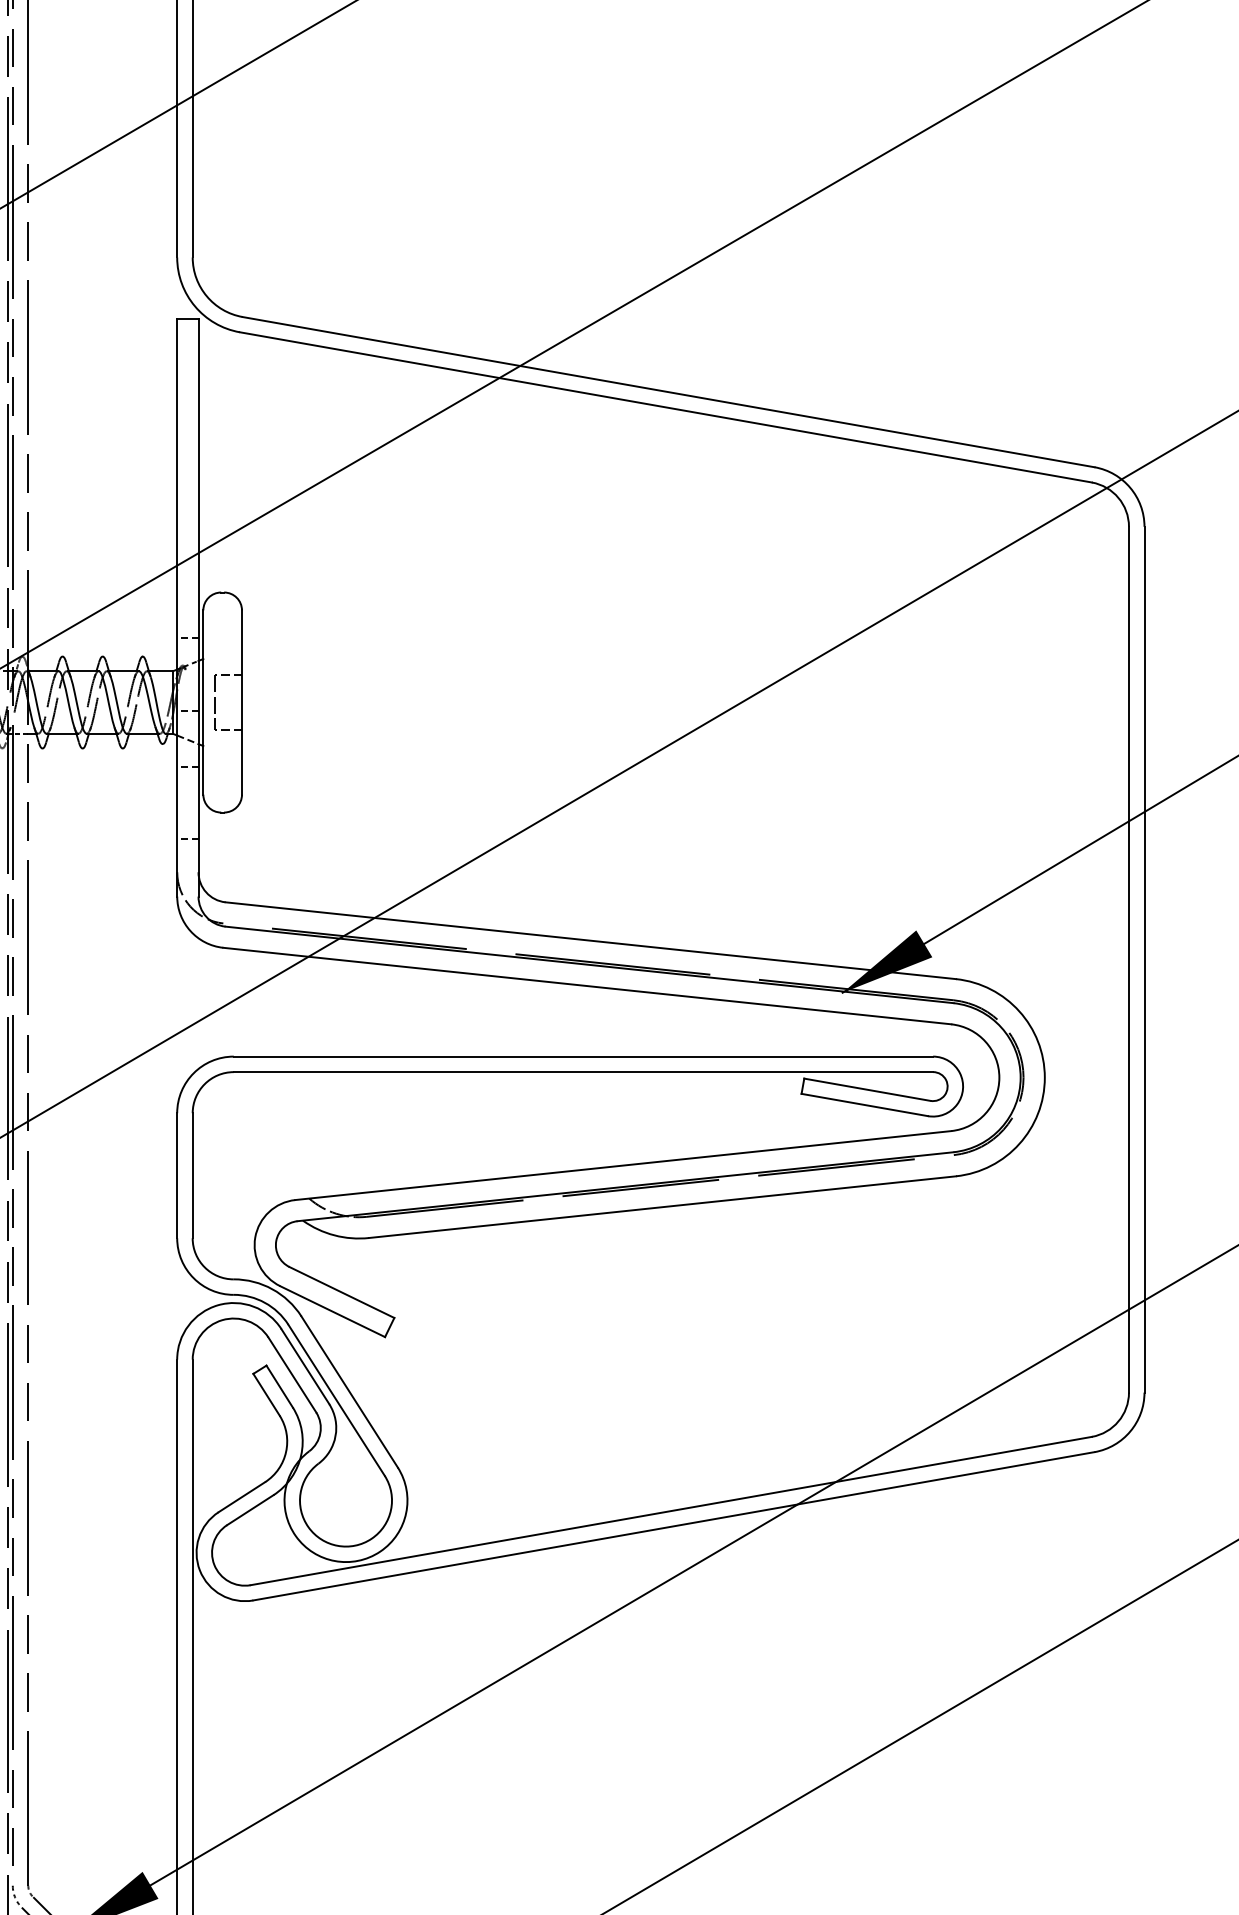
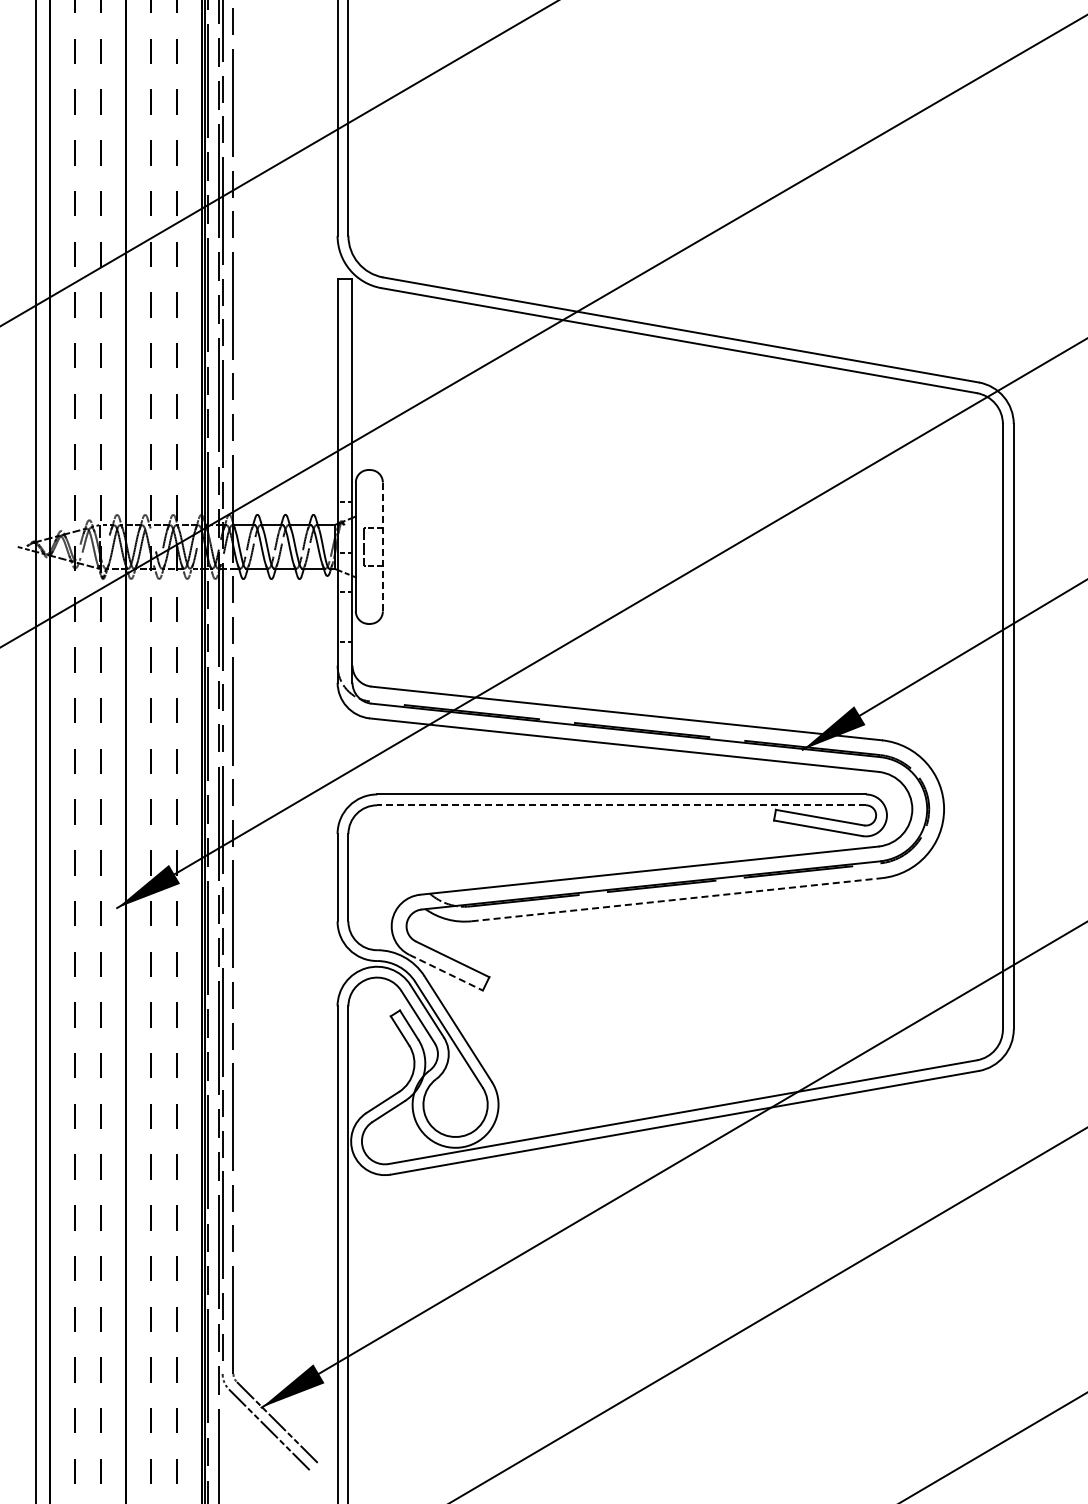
line: (241, 703) -> (382, 547), solid -> dashed
line: (583, 1072) -> (621, 805), solid -> dashed
line: (663, 1206) -> (677, 899), solid -> dashed
line: (333, 1311) -> (446, 972), solid -> dashed

